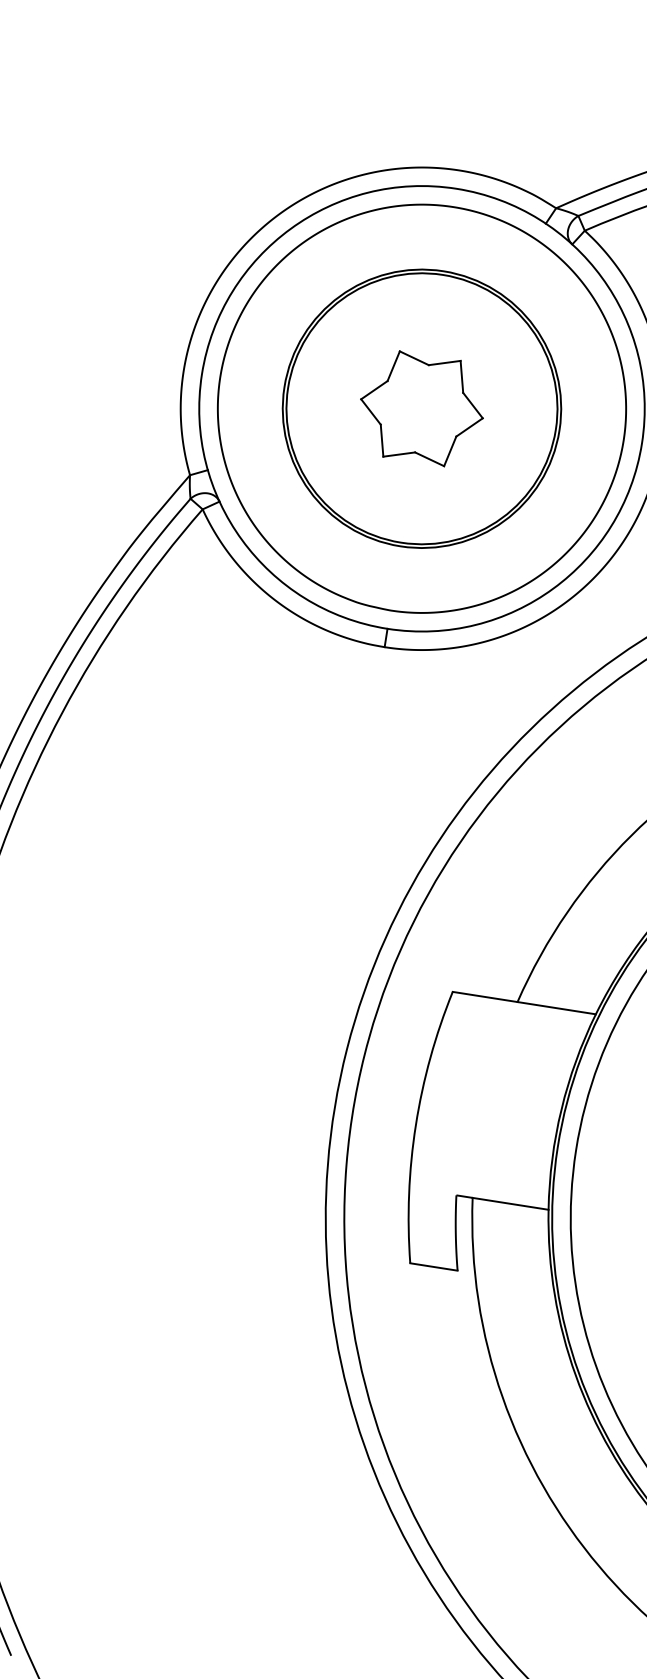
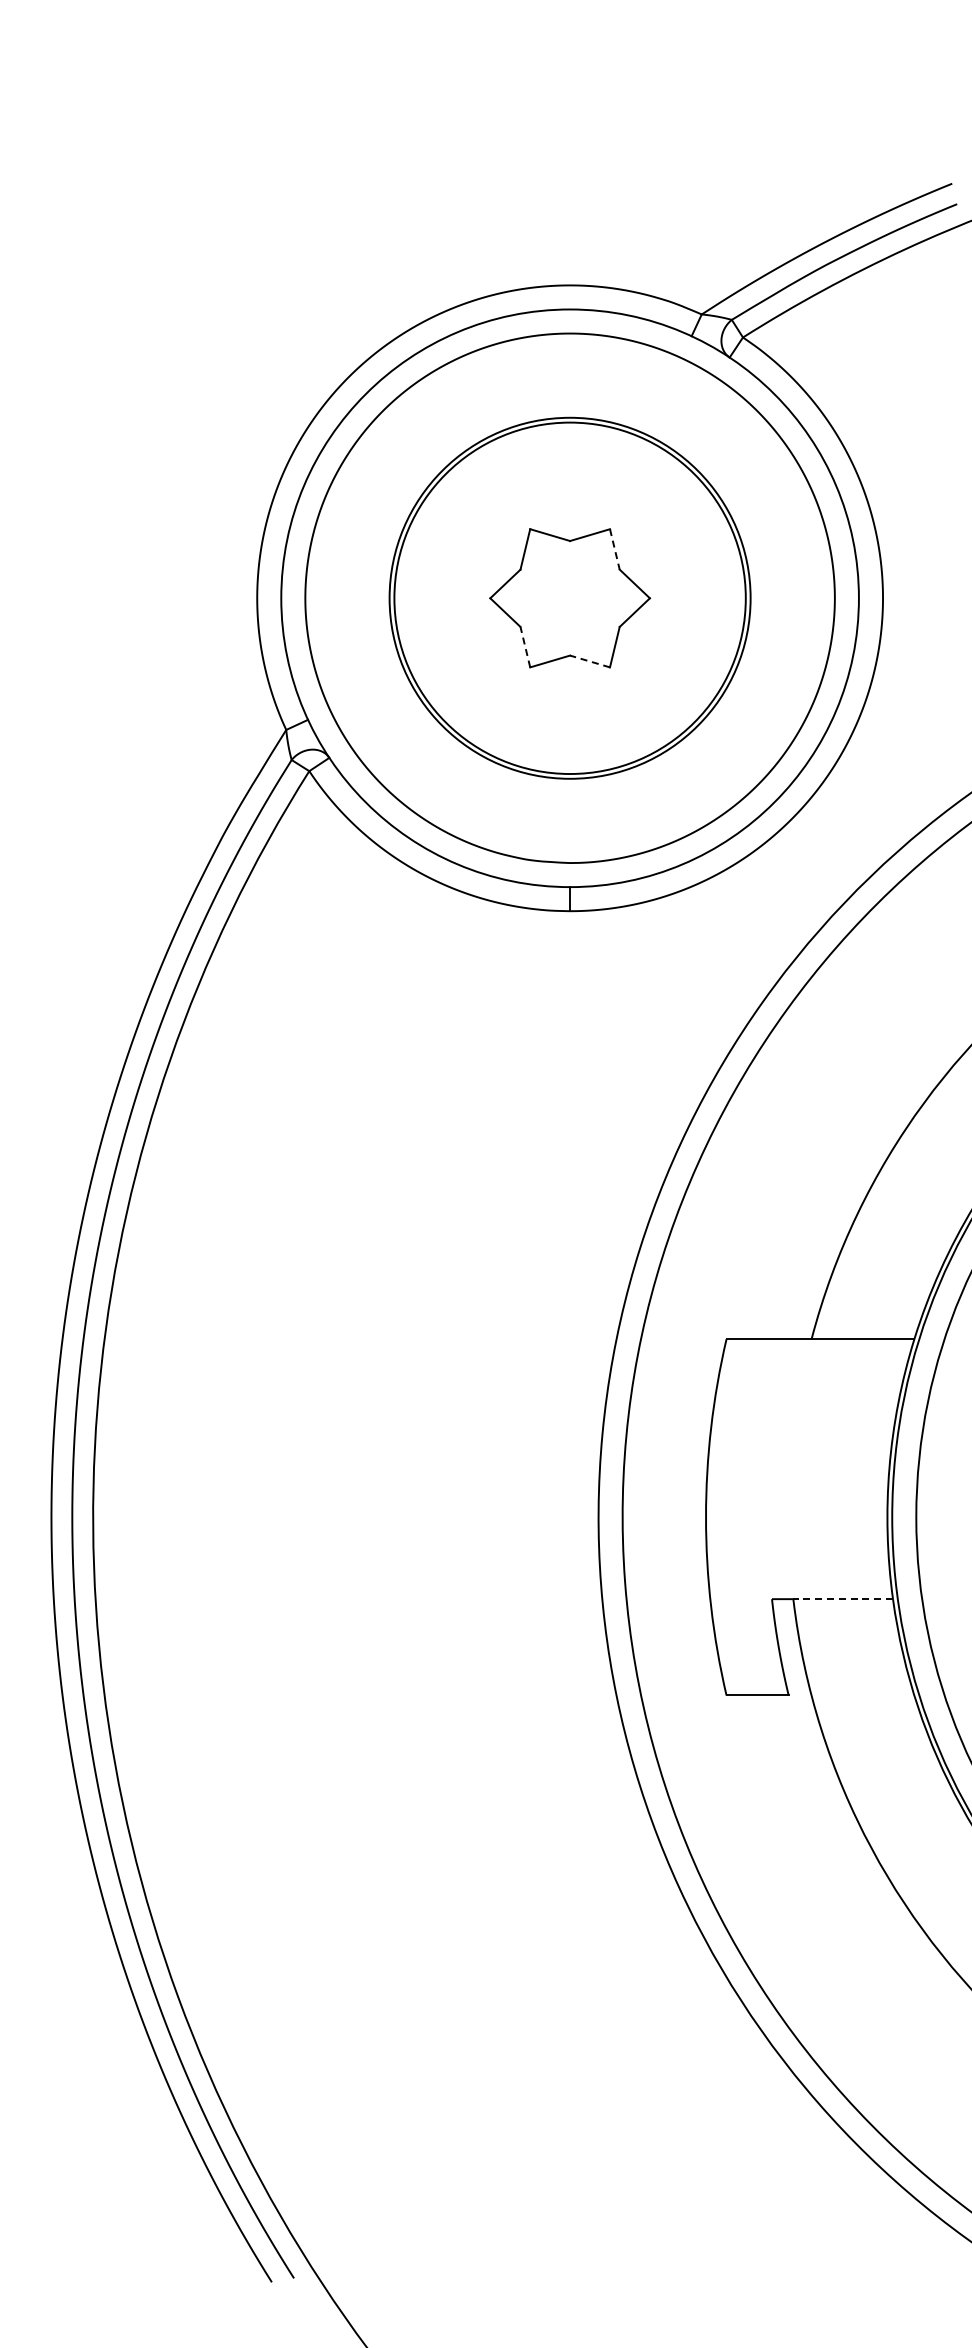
line: (461, 376) -> (614, 549), solid -> dashed
line: (382, 440) -> (525, 647), solid -> dashed
line: (429, 459) -> (590, 661), solid -> dashed
line: (510, 1204) -> (843, 1599), solid -> dashed

